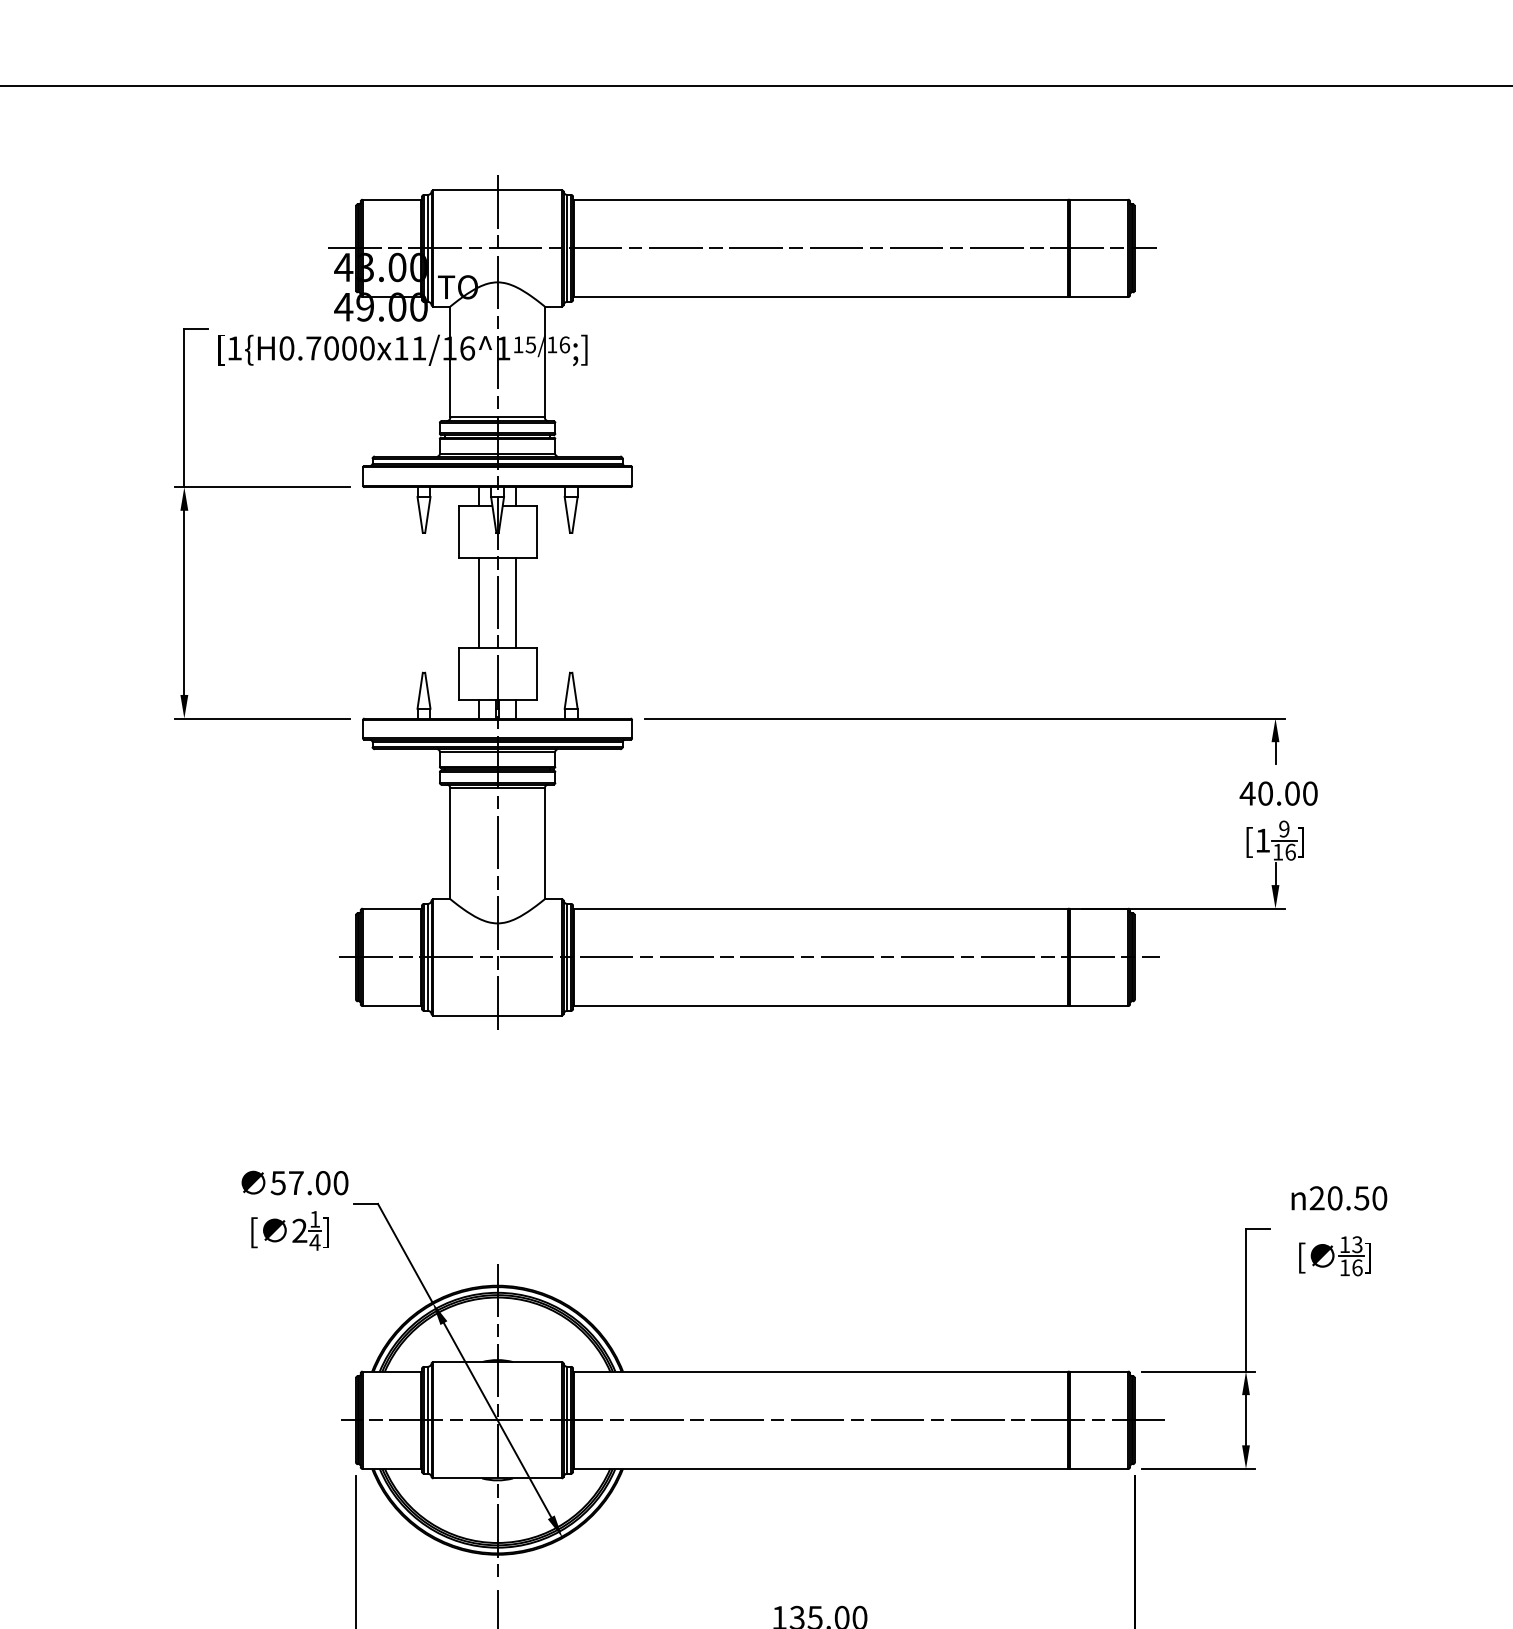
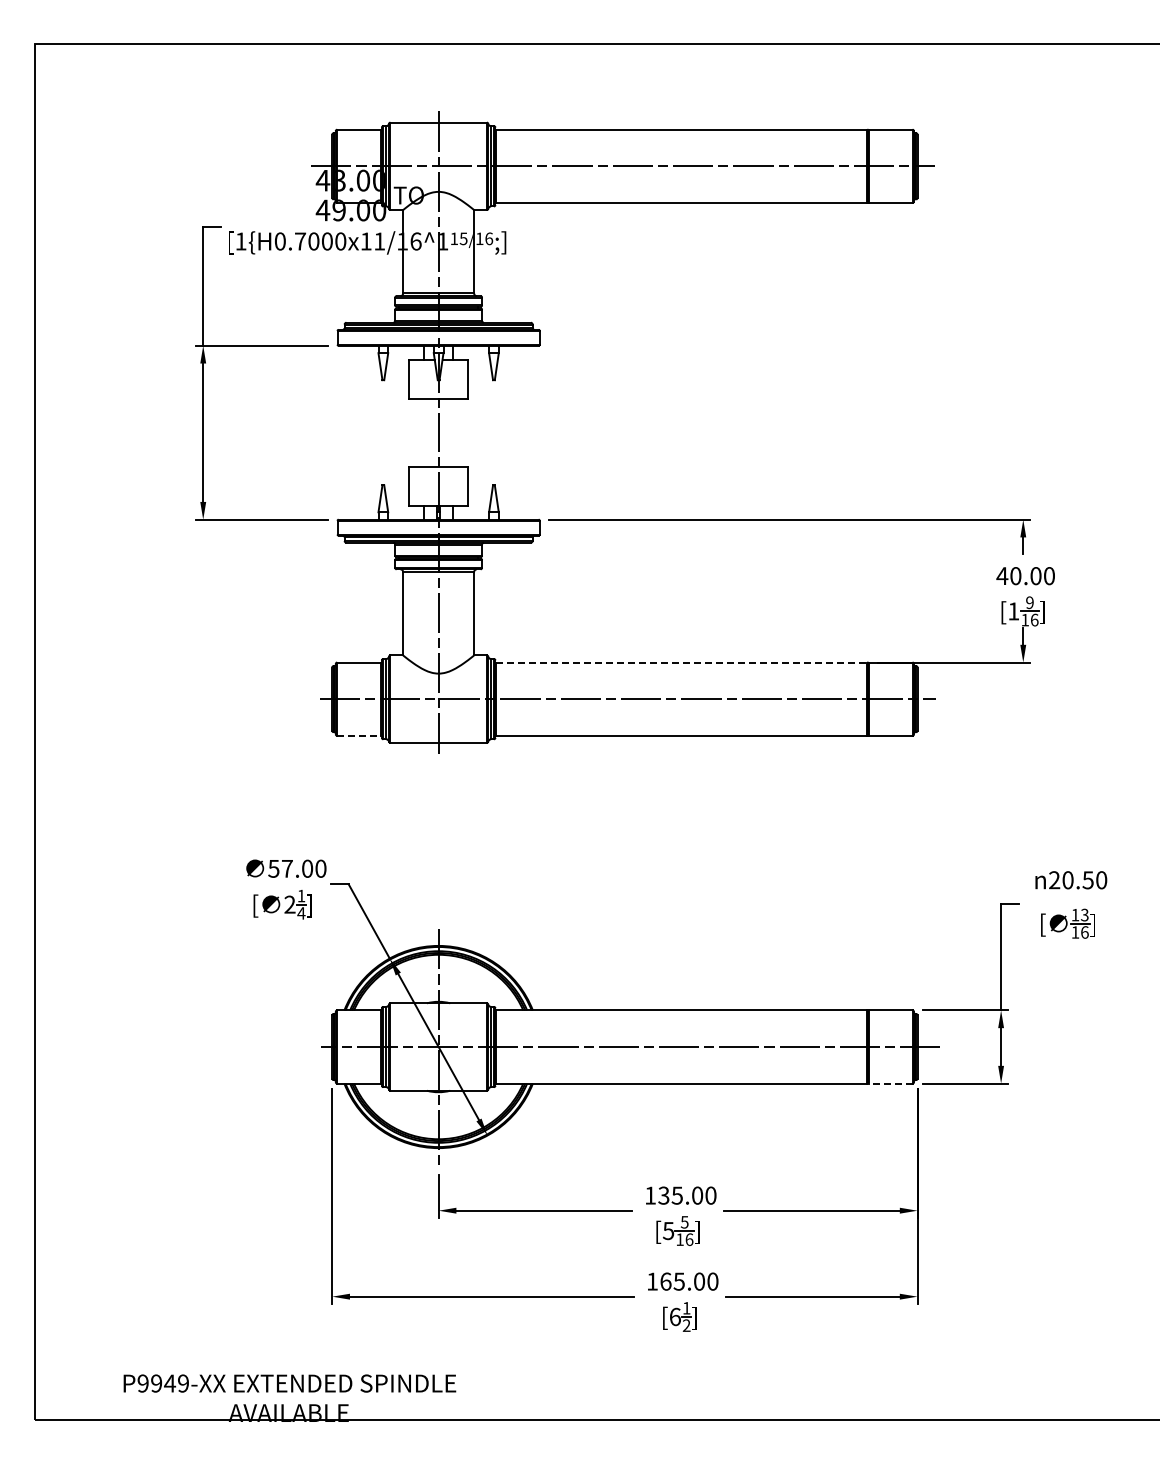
line: (478, 602) -> (424, 432), removed
line: (516, 602) -> (452, 432), removed
line: (820, 908) -> (681, 662), solid -> dashed
line: (392, 1005) -> (359, 735), solid -> dashed
line: (1098, 1468) -> (890, 1083), solid -> dashed

